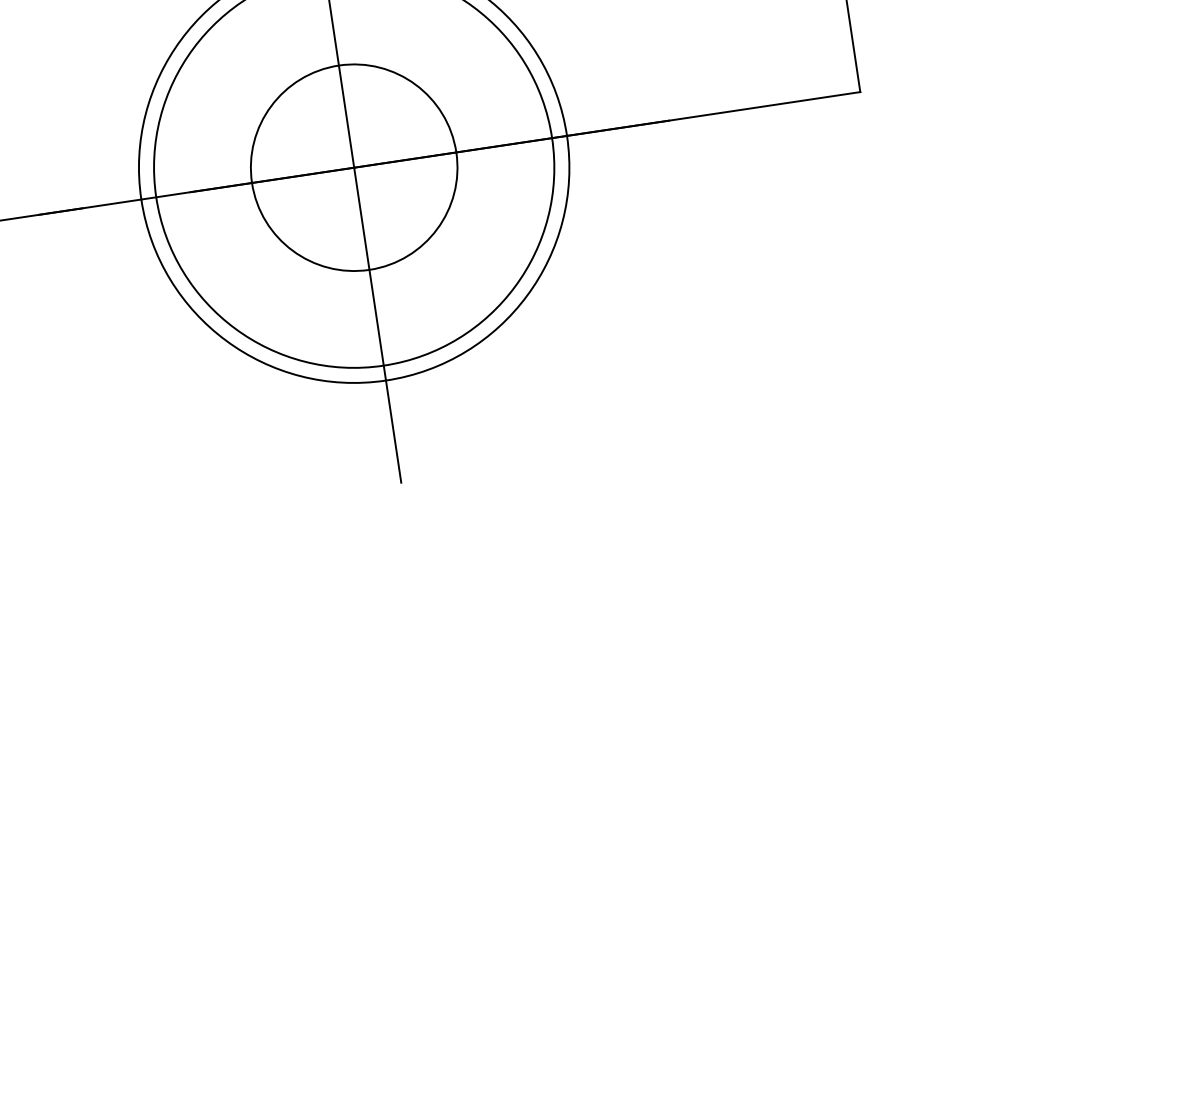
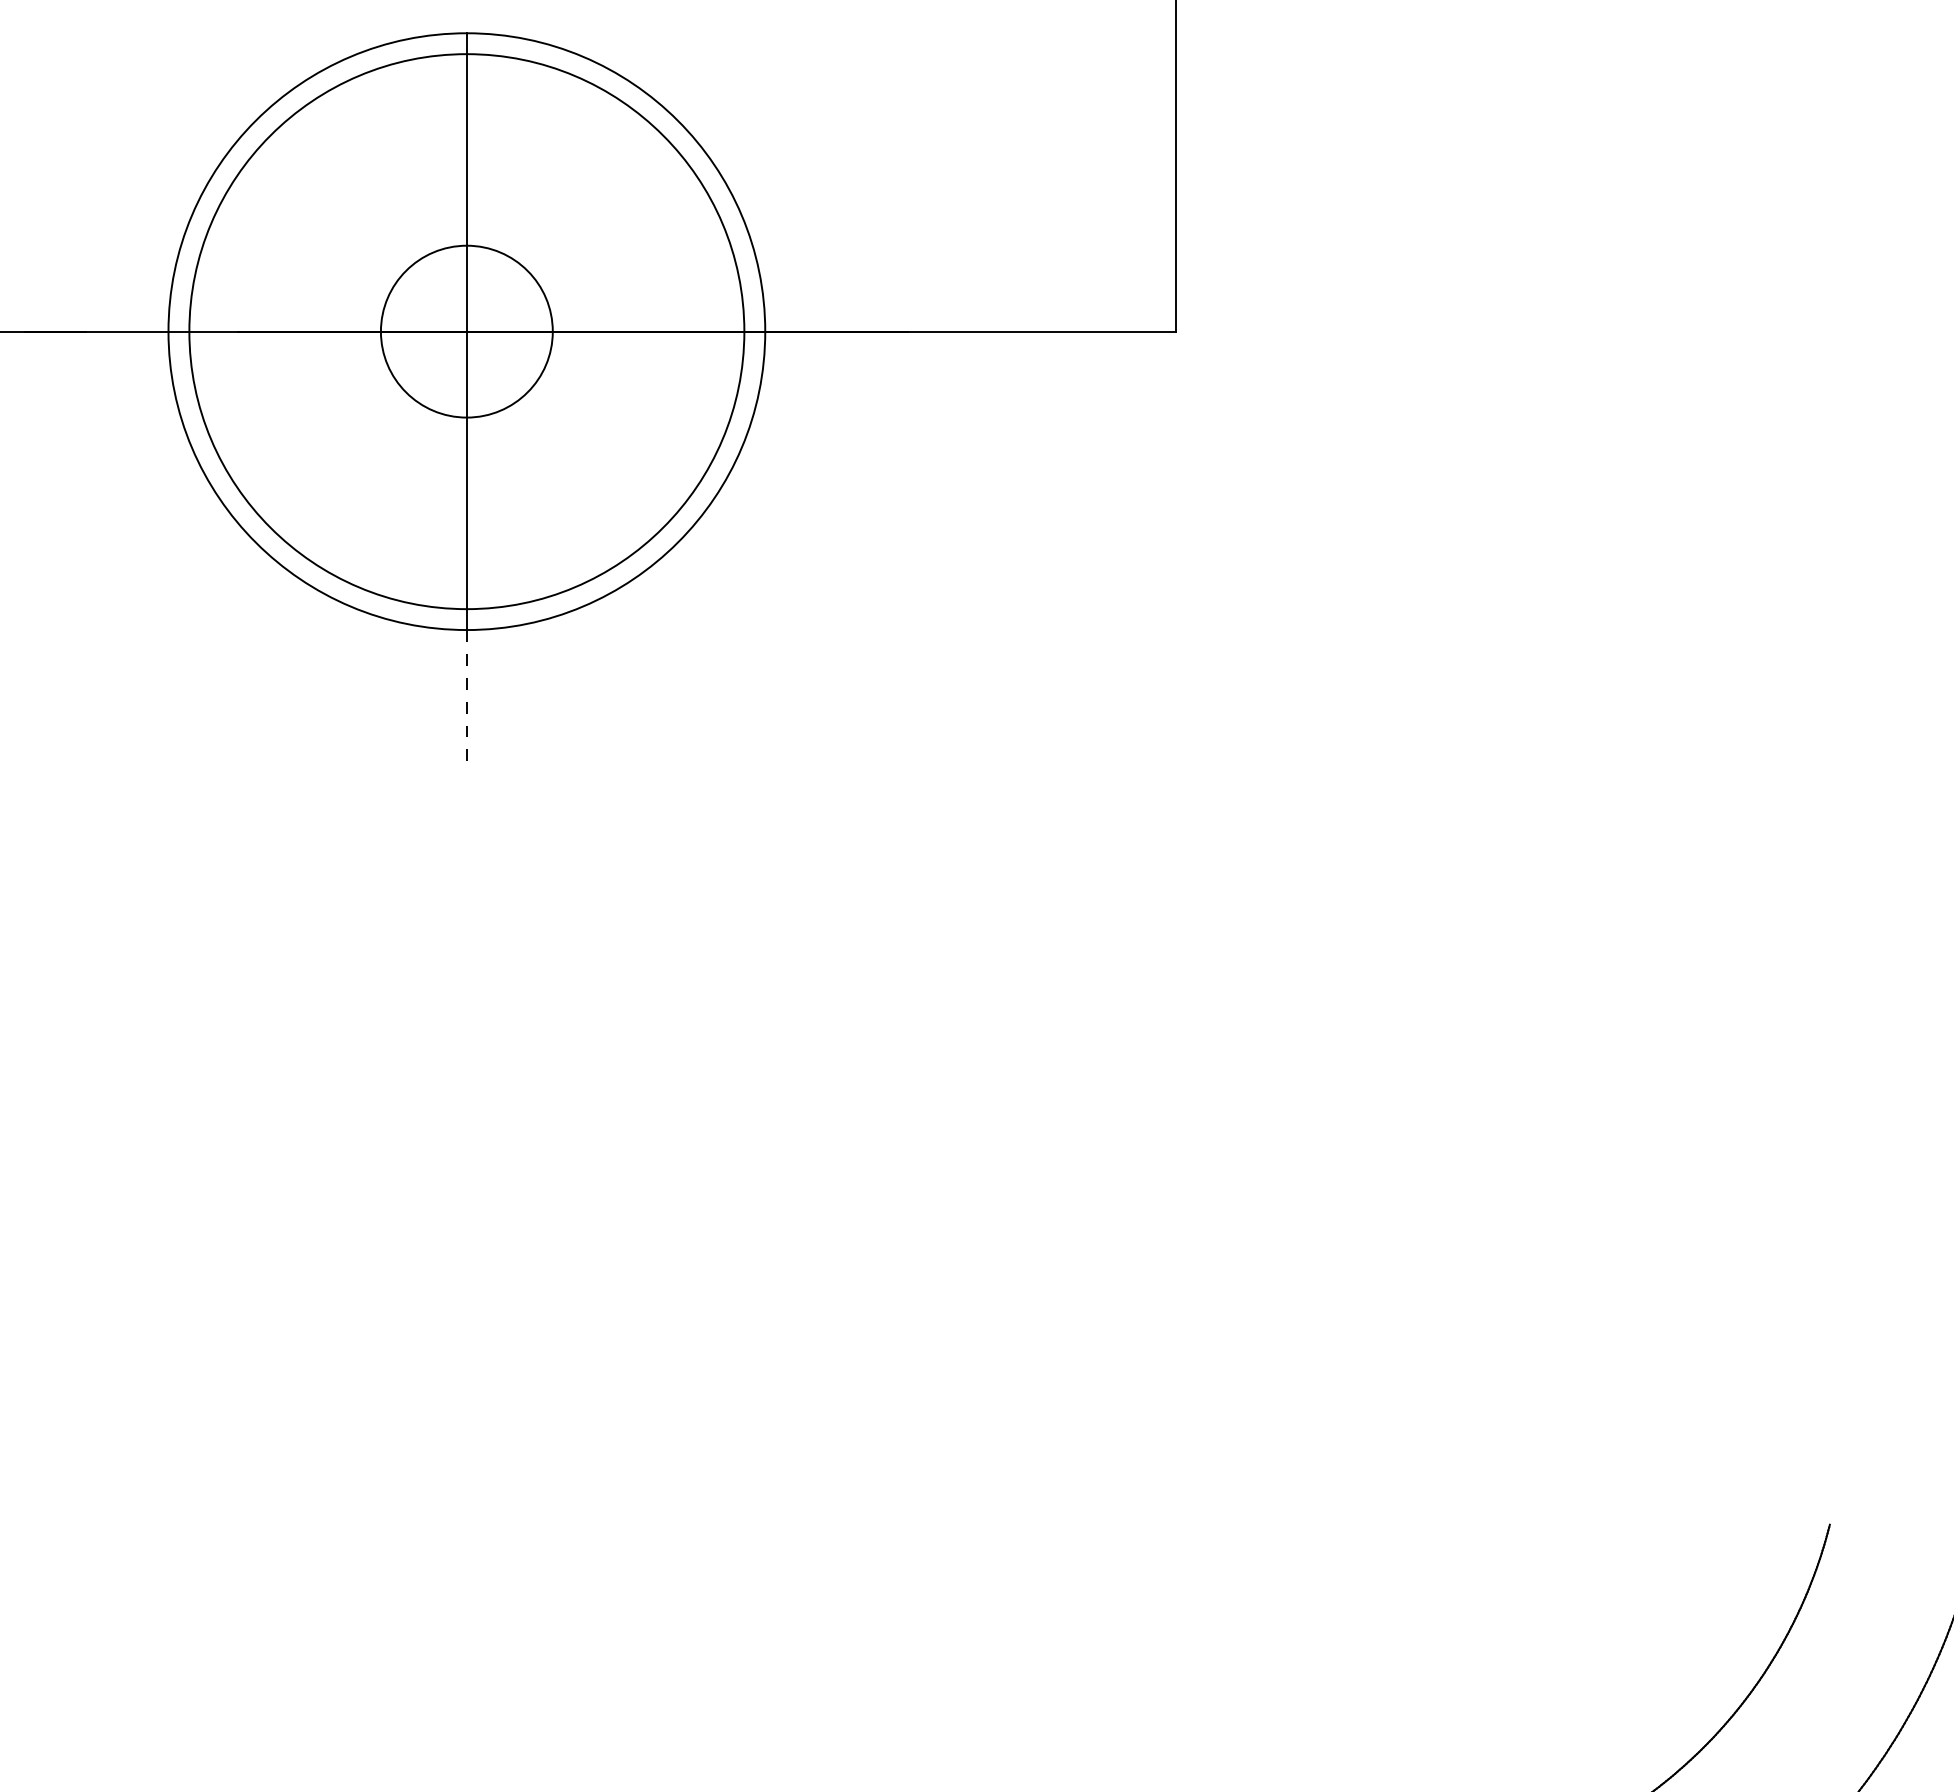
circle: (353, 167) -> (466, 331), size x0.6
line: (393, 431) -> (466, 701), solid -> dashed

